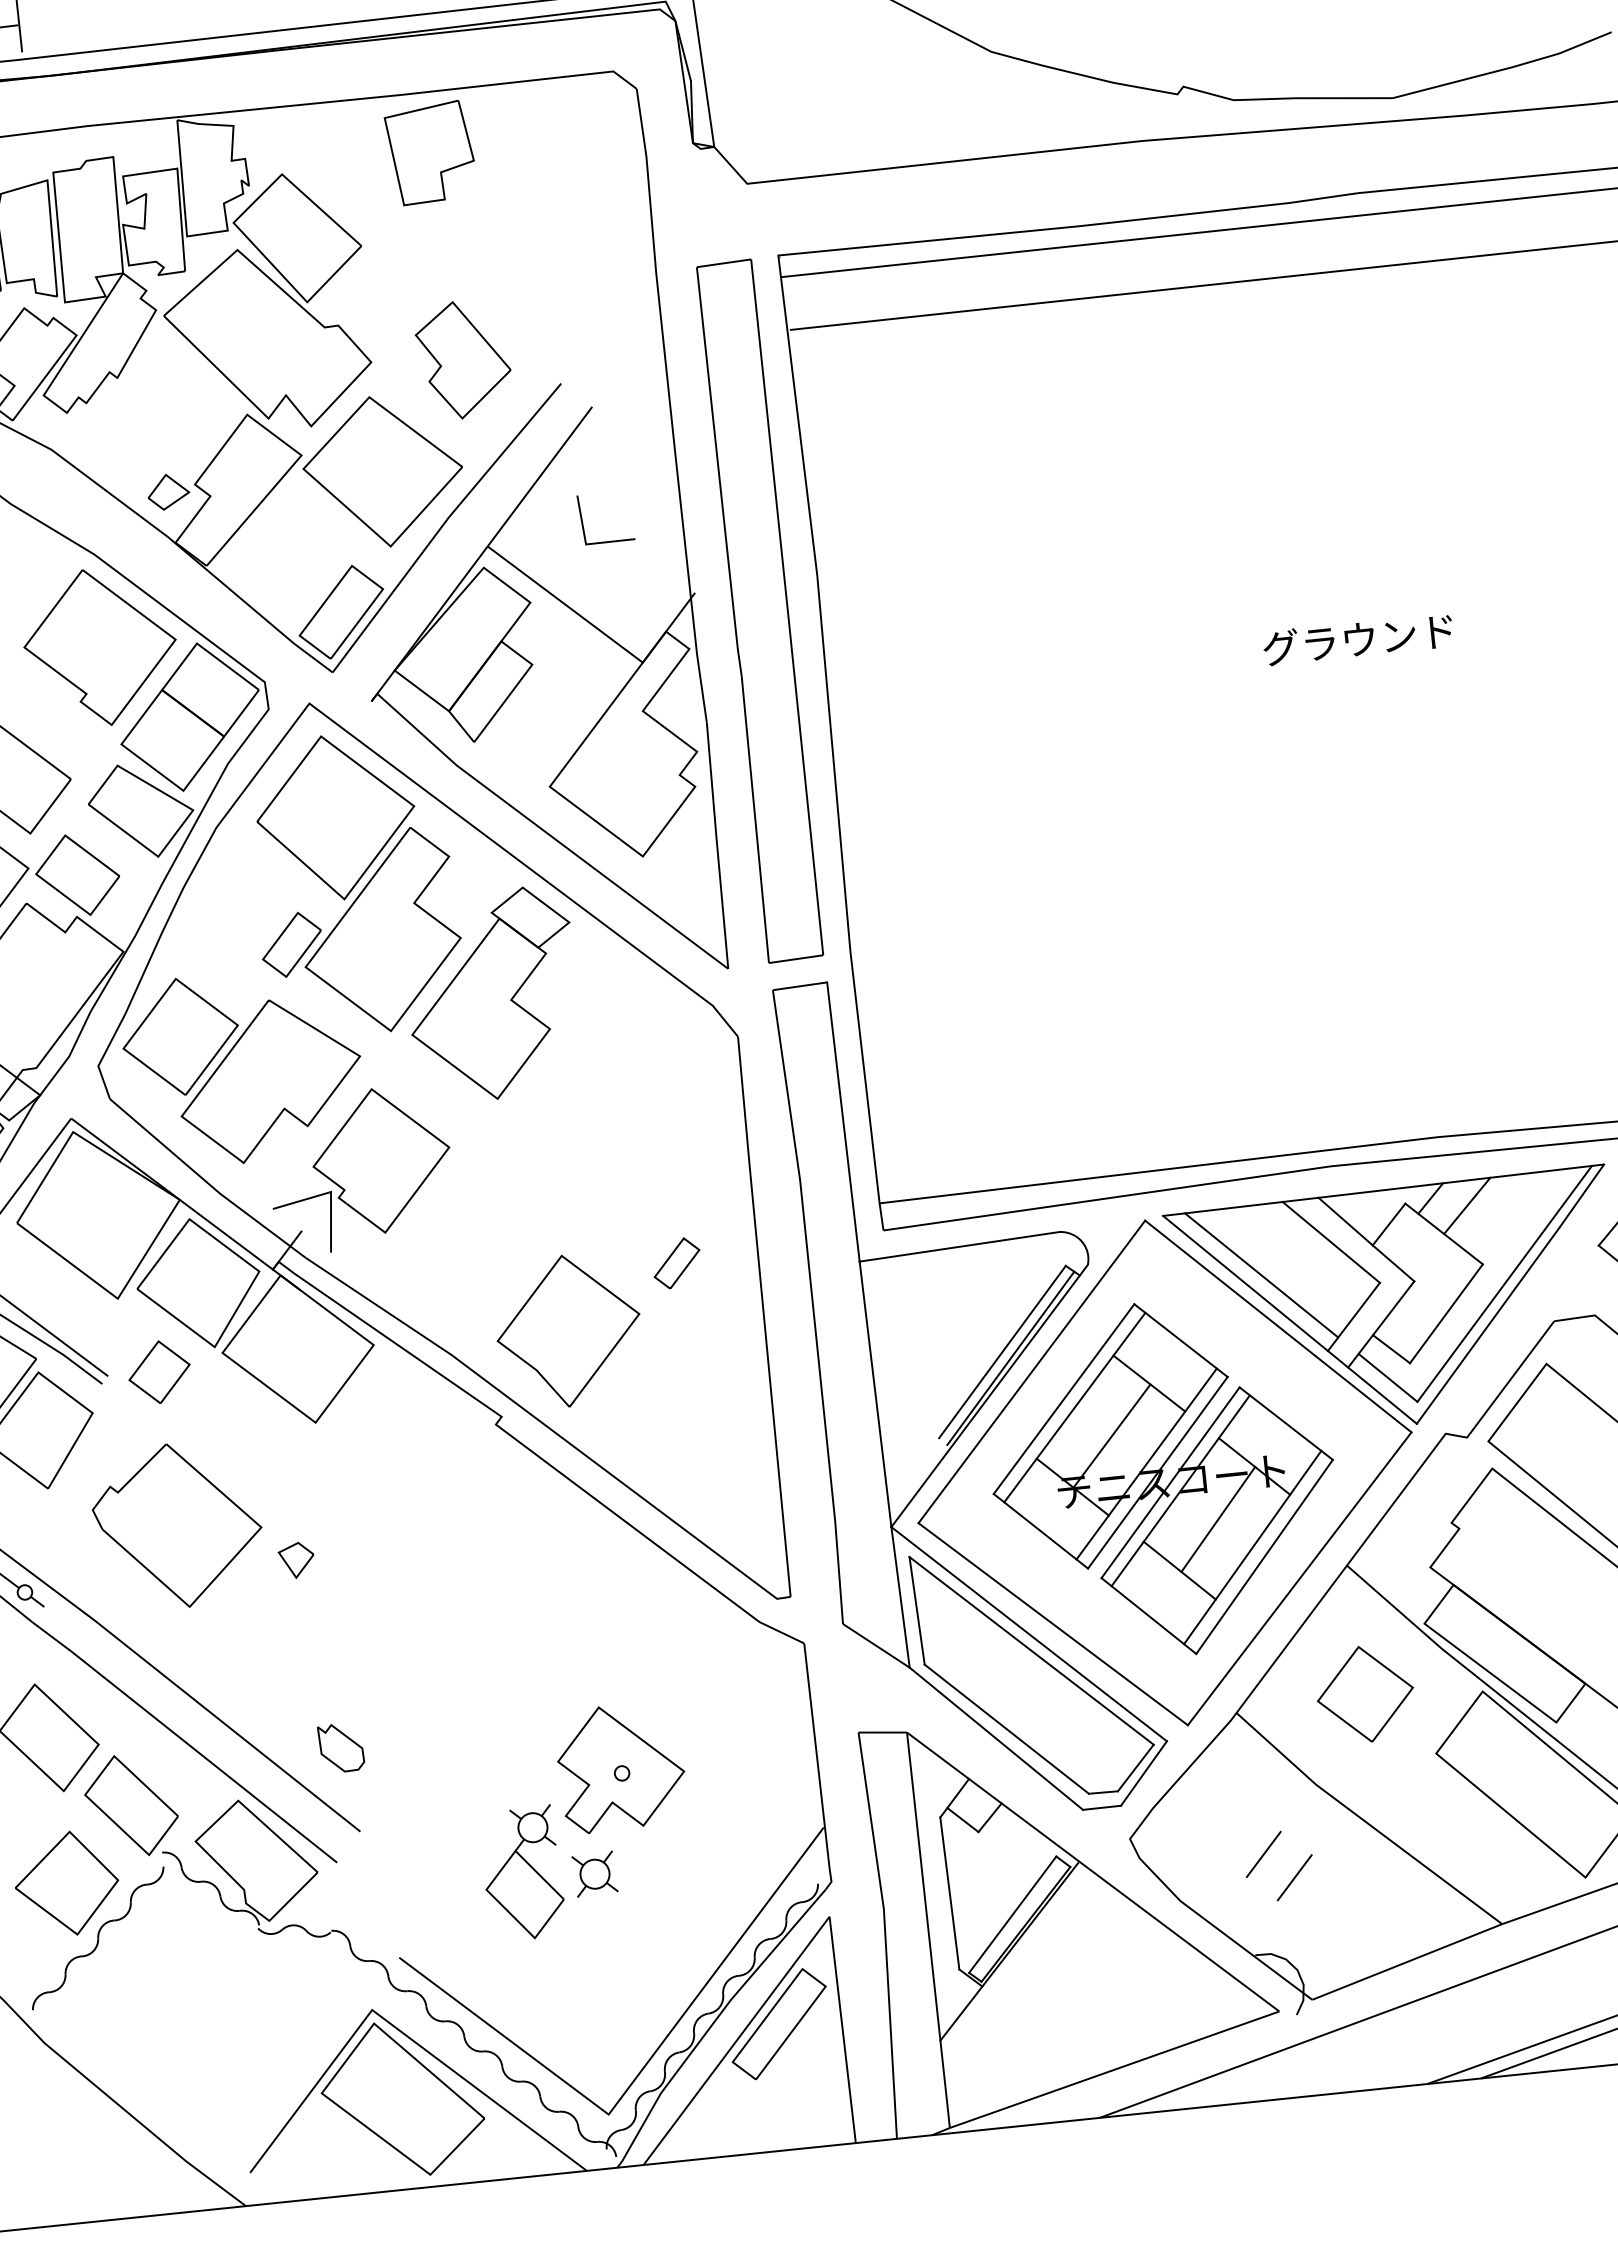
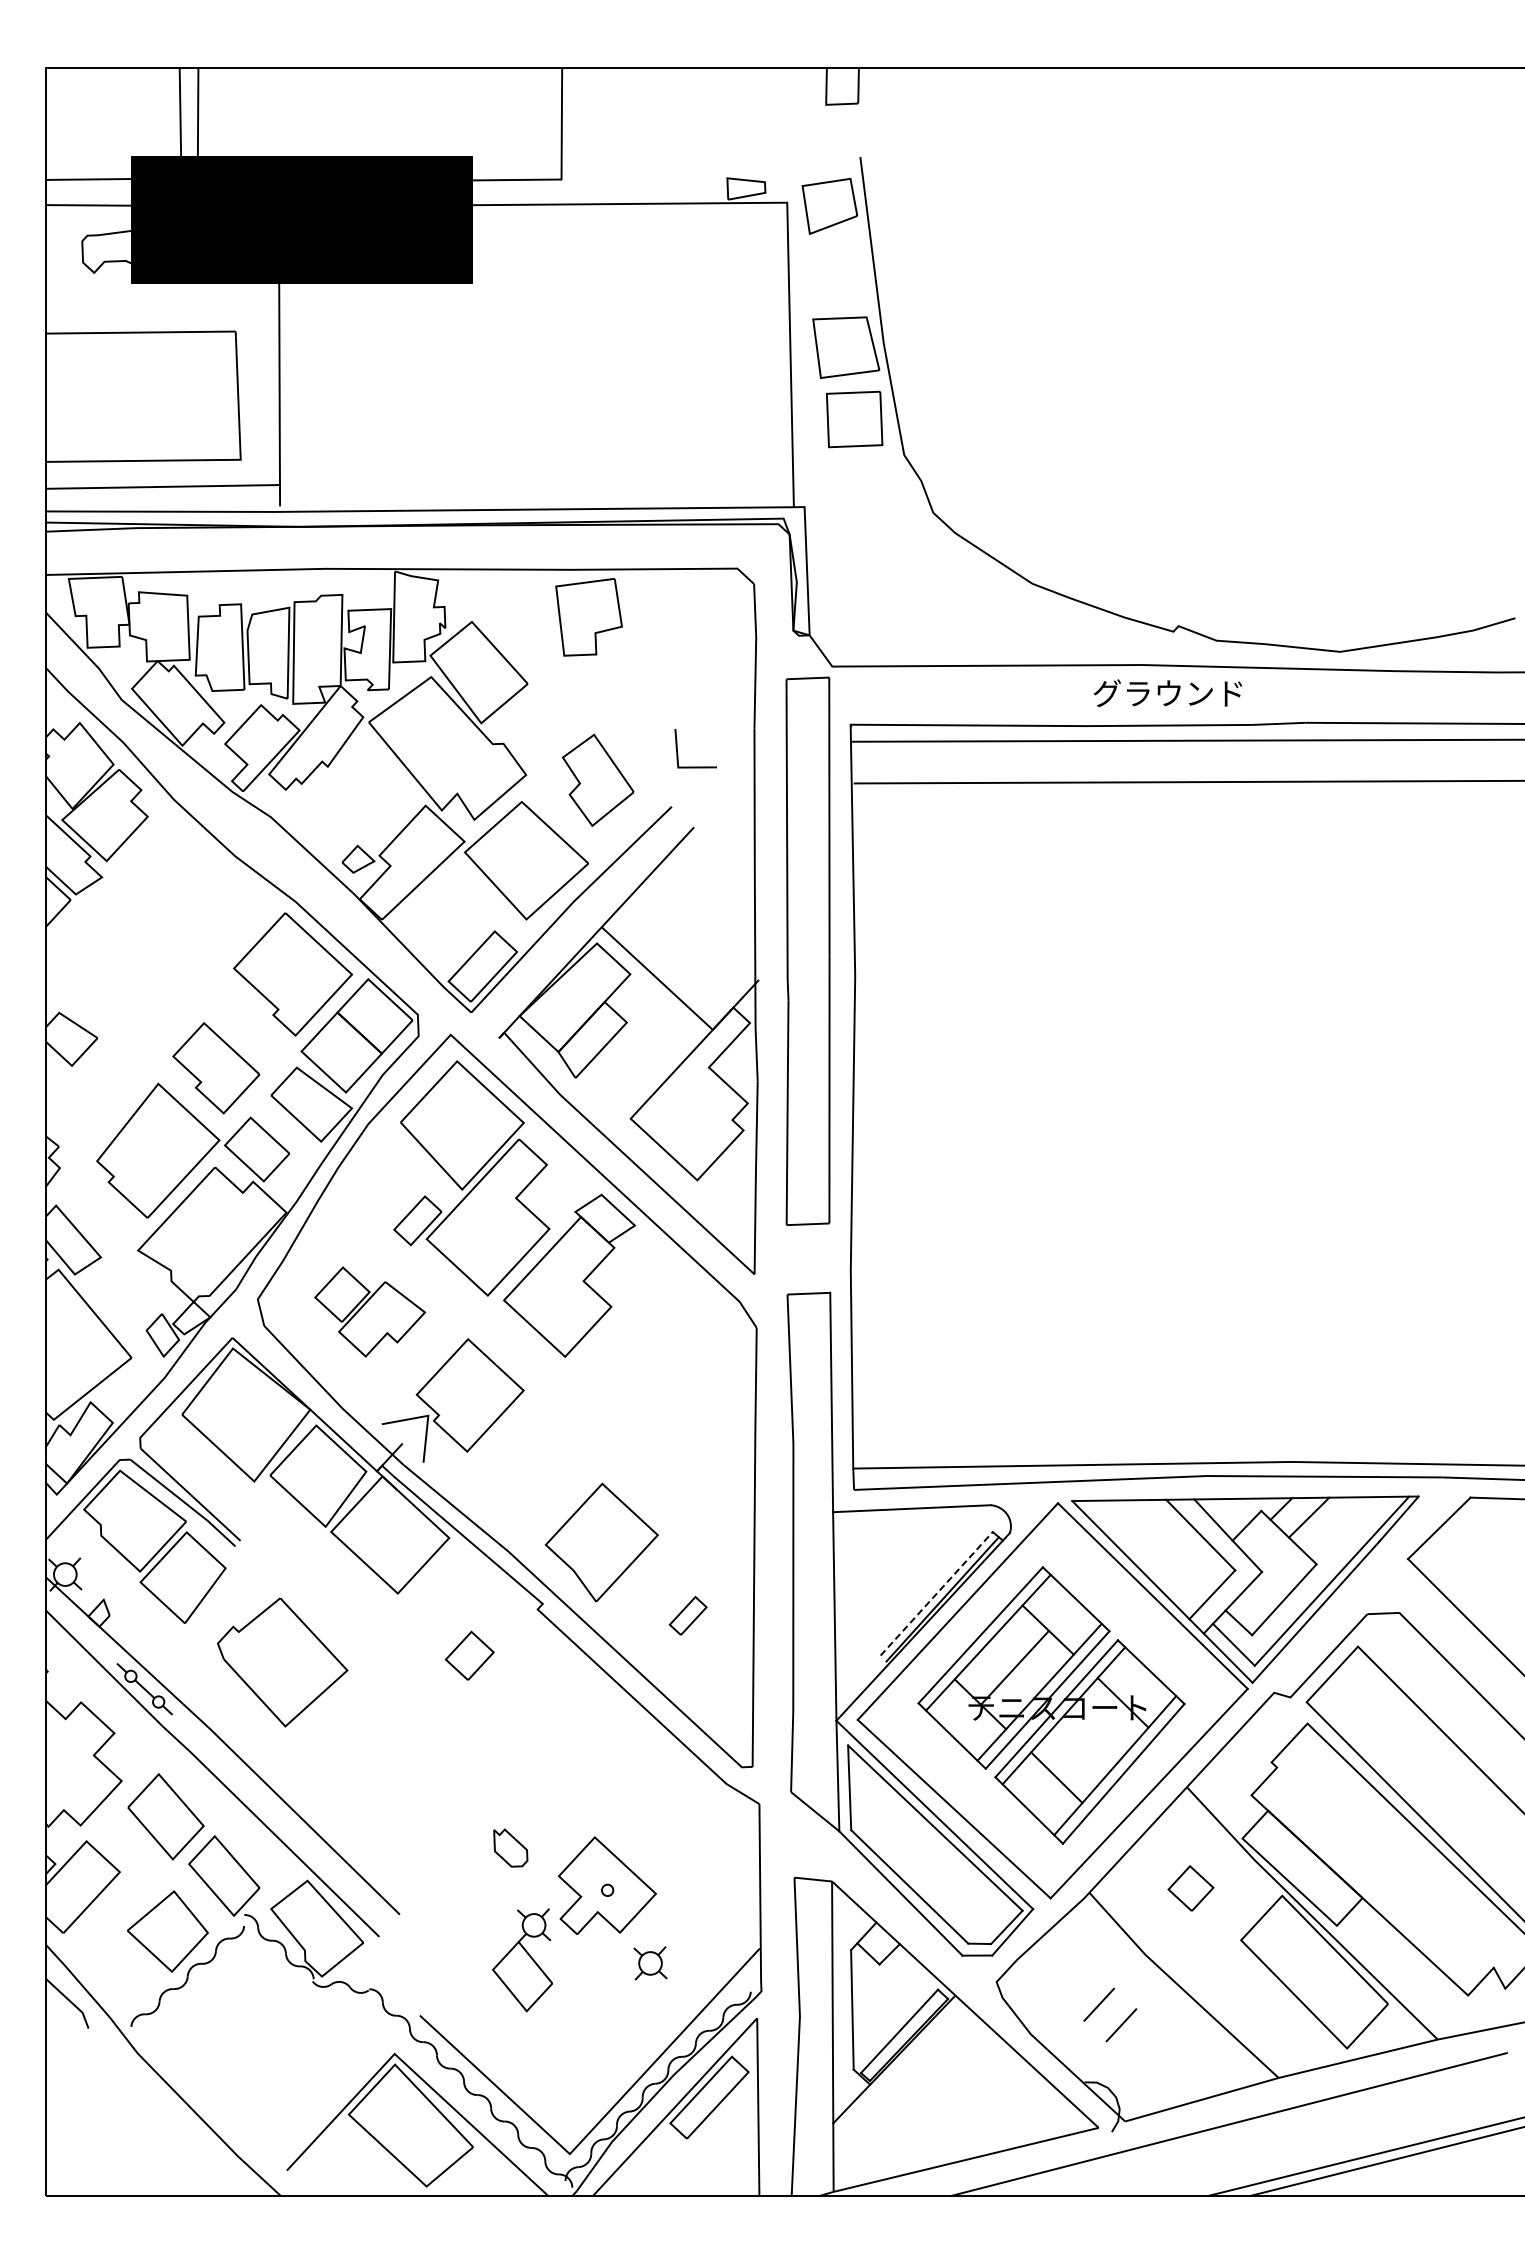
part: (584, 526) -> (678, 753), moved
part: (759, 610) -> (807, 950), moved
text: (1357, 638) -> (1167, 692), moved
part: (242, 1066) -> (369, 1311), size x0.6
part: (676, 1262) -> (687, 1615), moved
line: (1260, 1274) -> (1143, 1554), removed
line: (1003, 1351) -> (937, 1593), solid -> dashed
part: (159, 1371) -> (469, 1655), moved
line: (1217, 1518) -> (1090, 1740), removed
part: (295, 1559) -> (371, 1698), removed
part: (1364, 1694) -> (1190, 1888), size x0.6
part: (340, 1747) -> (510, 1847), moved
part: (594, 1874) -> (650, 1963), moved

